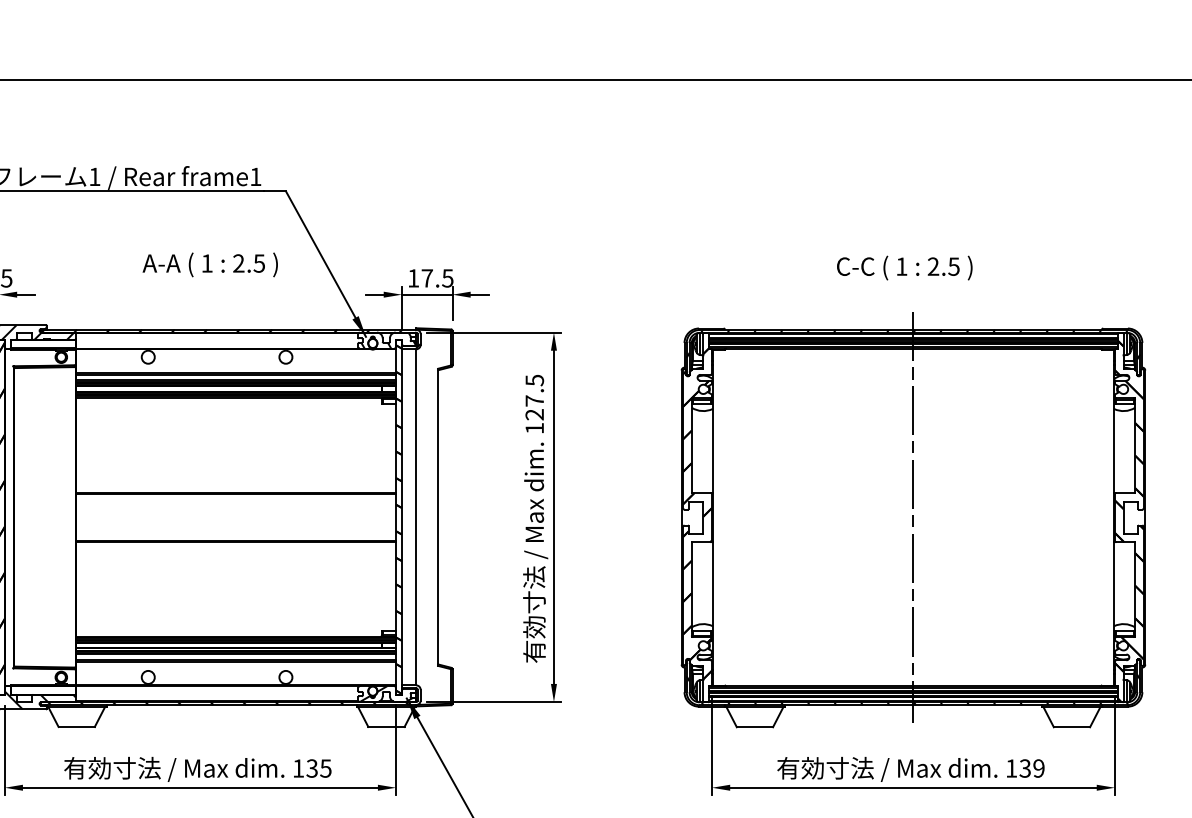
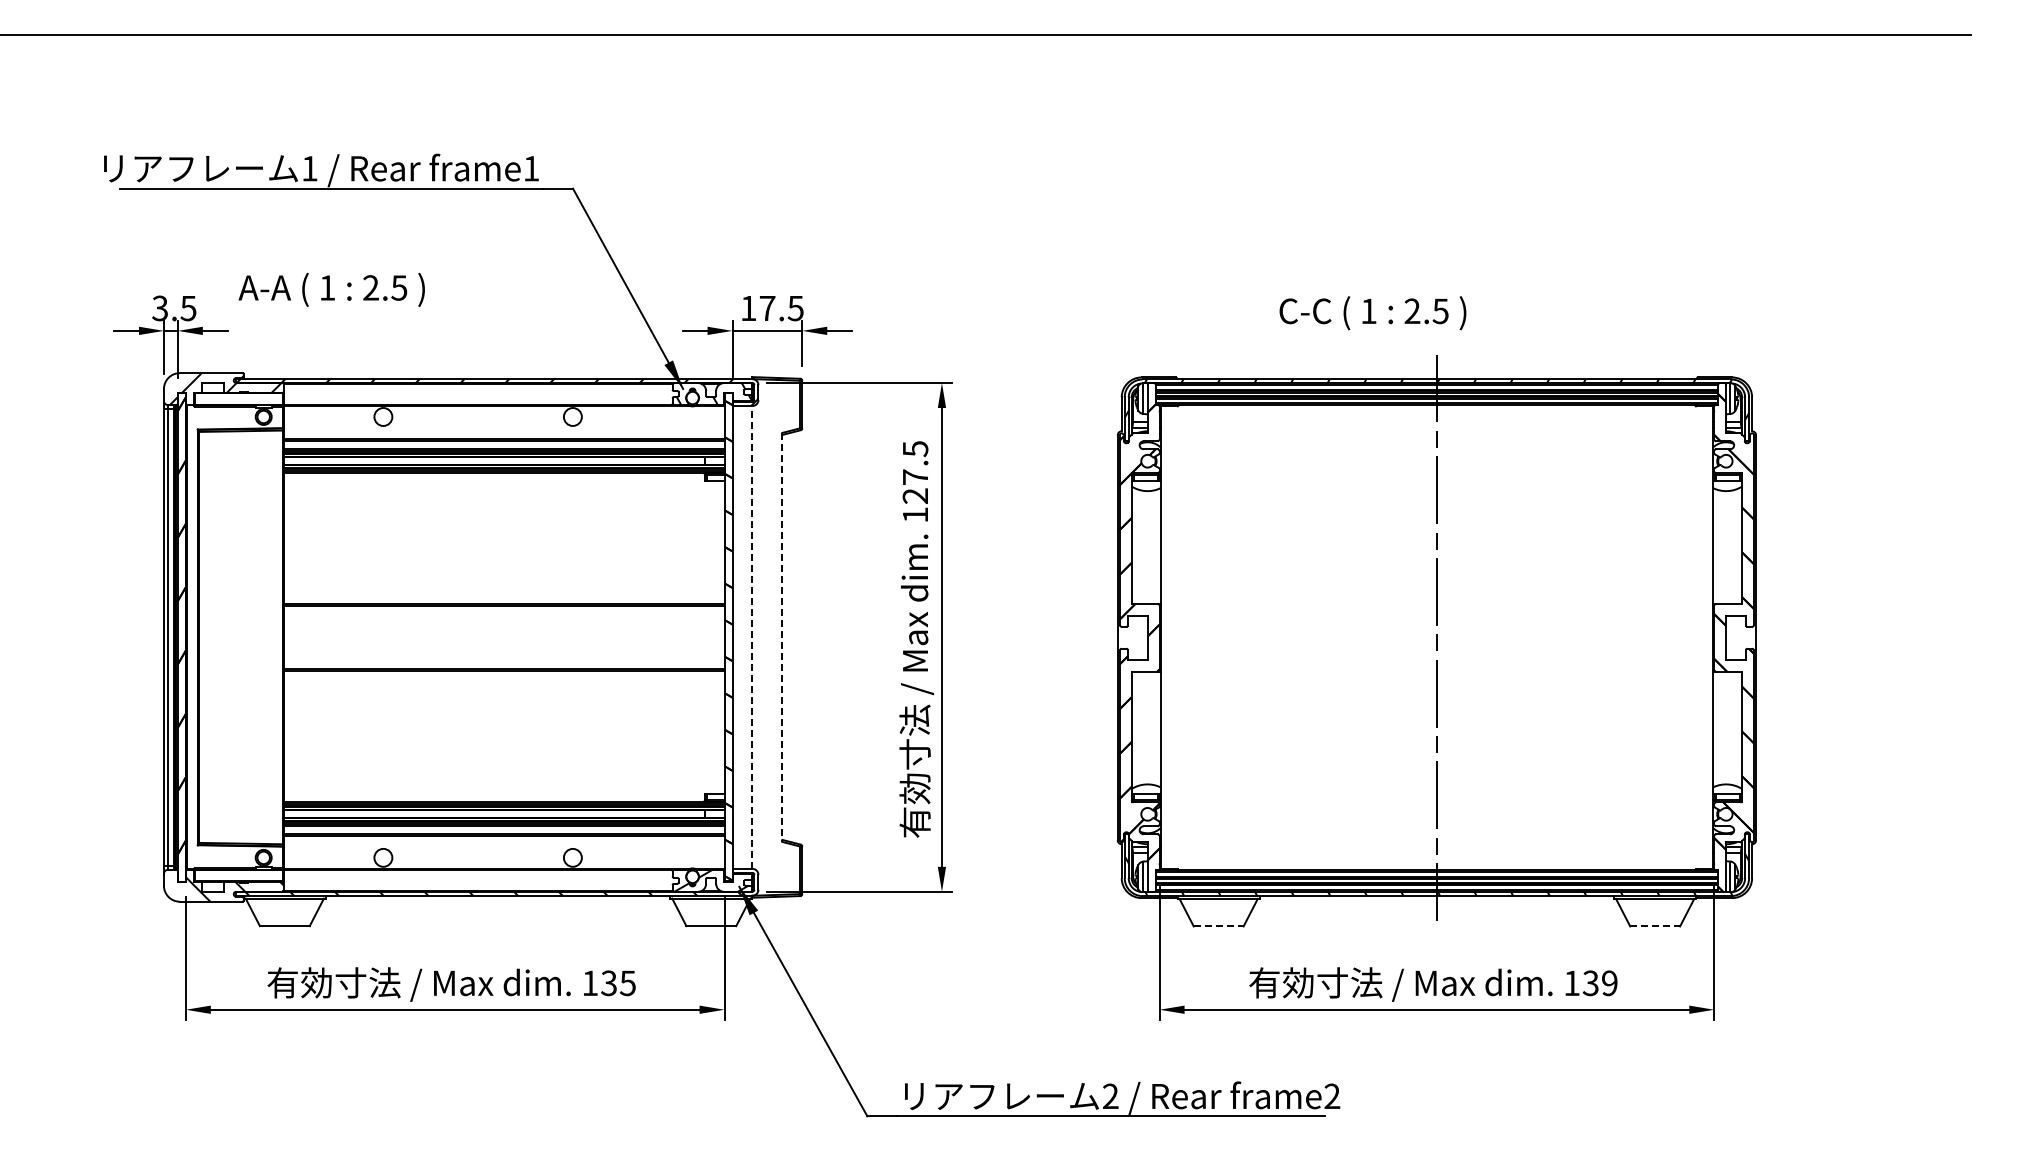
text: (210, 264) -> (331, 289), moved
text: (904, 268) -> (1372, 313), moved
line: (416, 516) -> (752, 636), solid -> dashed
line: (438, 517) -> (782, 637), solid -> dashed
line: (754, 727) -> (1218, 926), solid -> dashed
line: (1072, 727) -> (1655, 926), solid -> dashed

